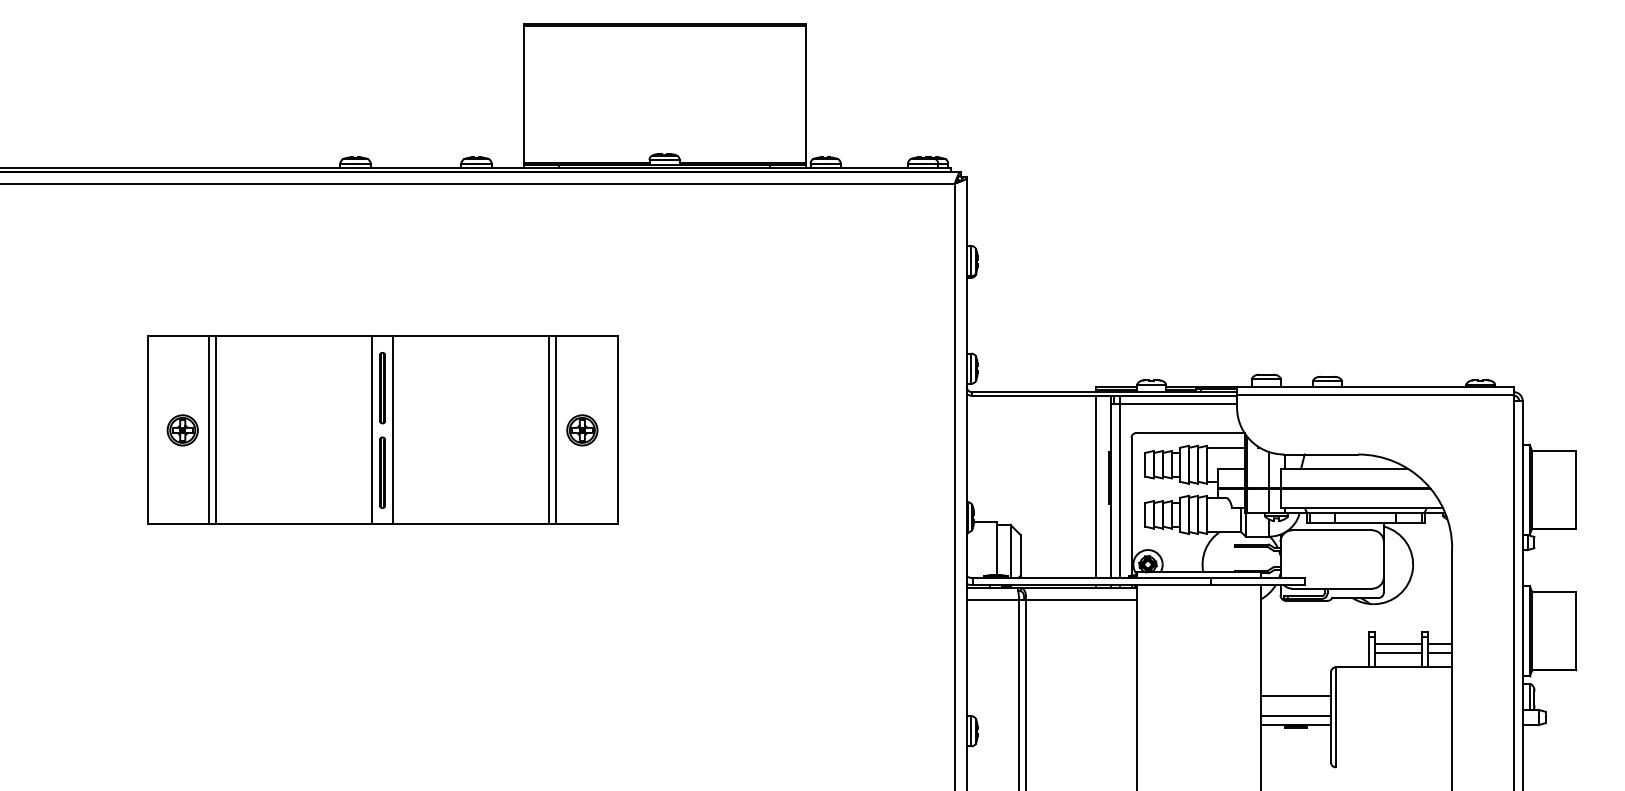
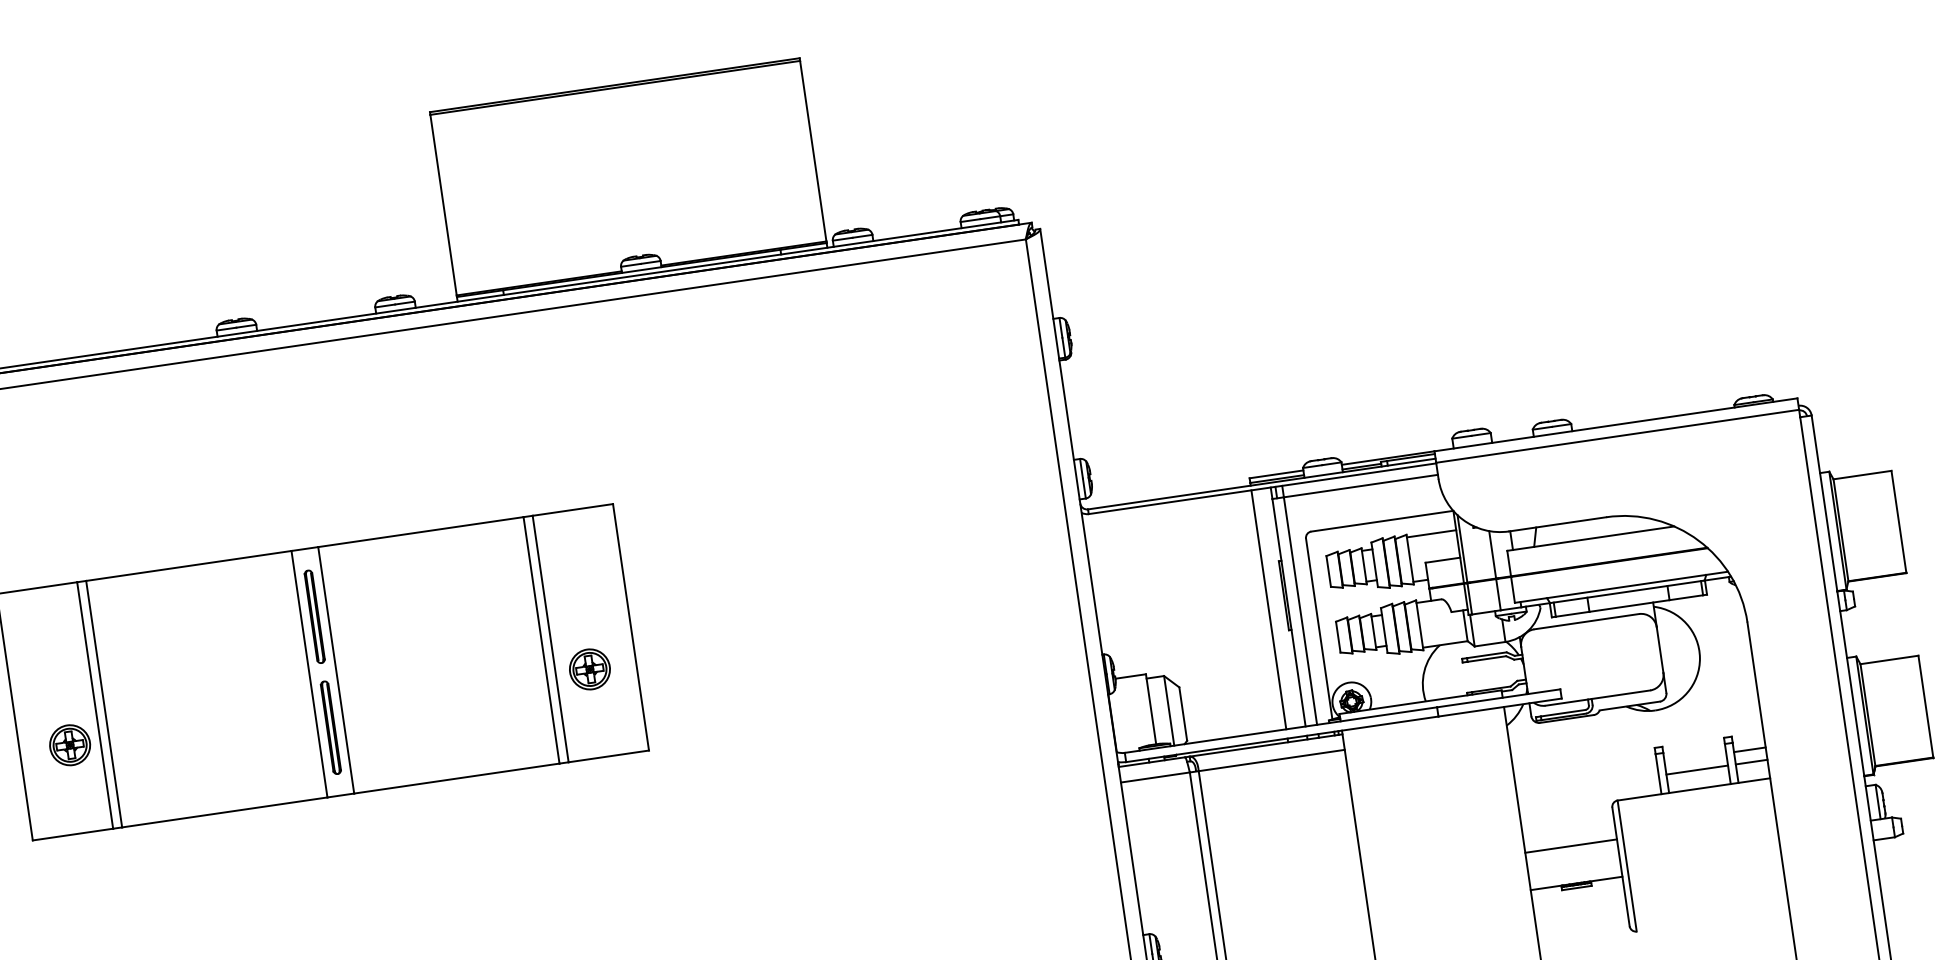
part: (182, 430) -> (69, 745), moved
part: (582, 430) -> (590, 669), moved
line: (1398, 643) -> (1695, 757), removed
line: (1296, 716) -> (1575, 872), removed

